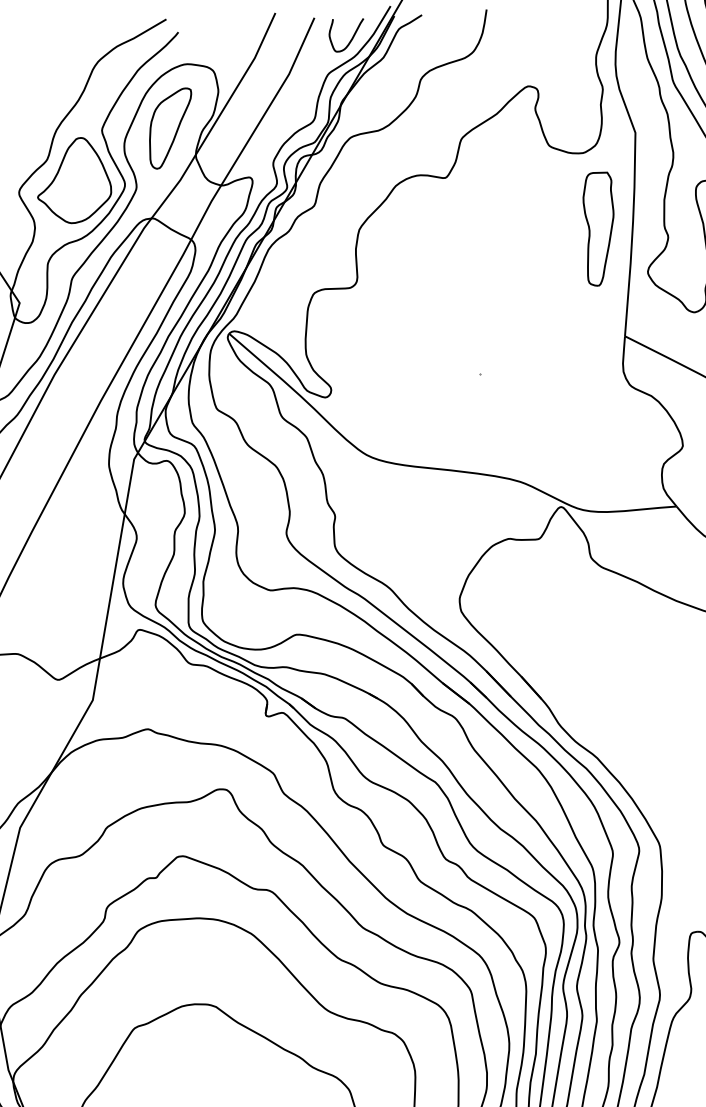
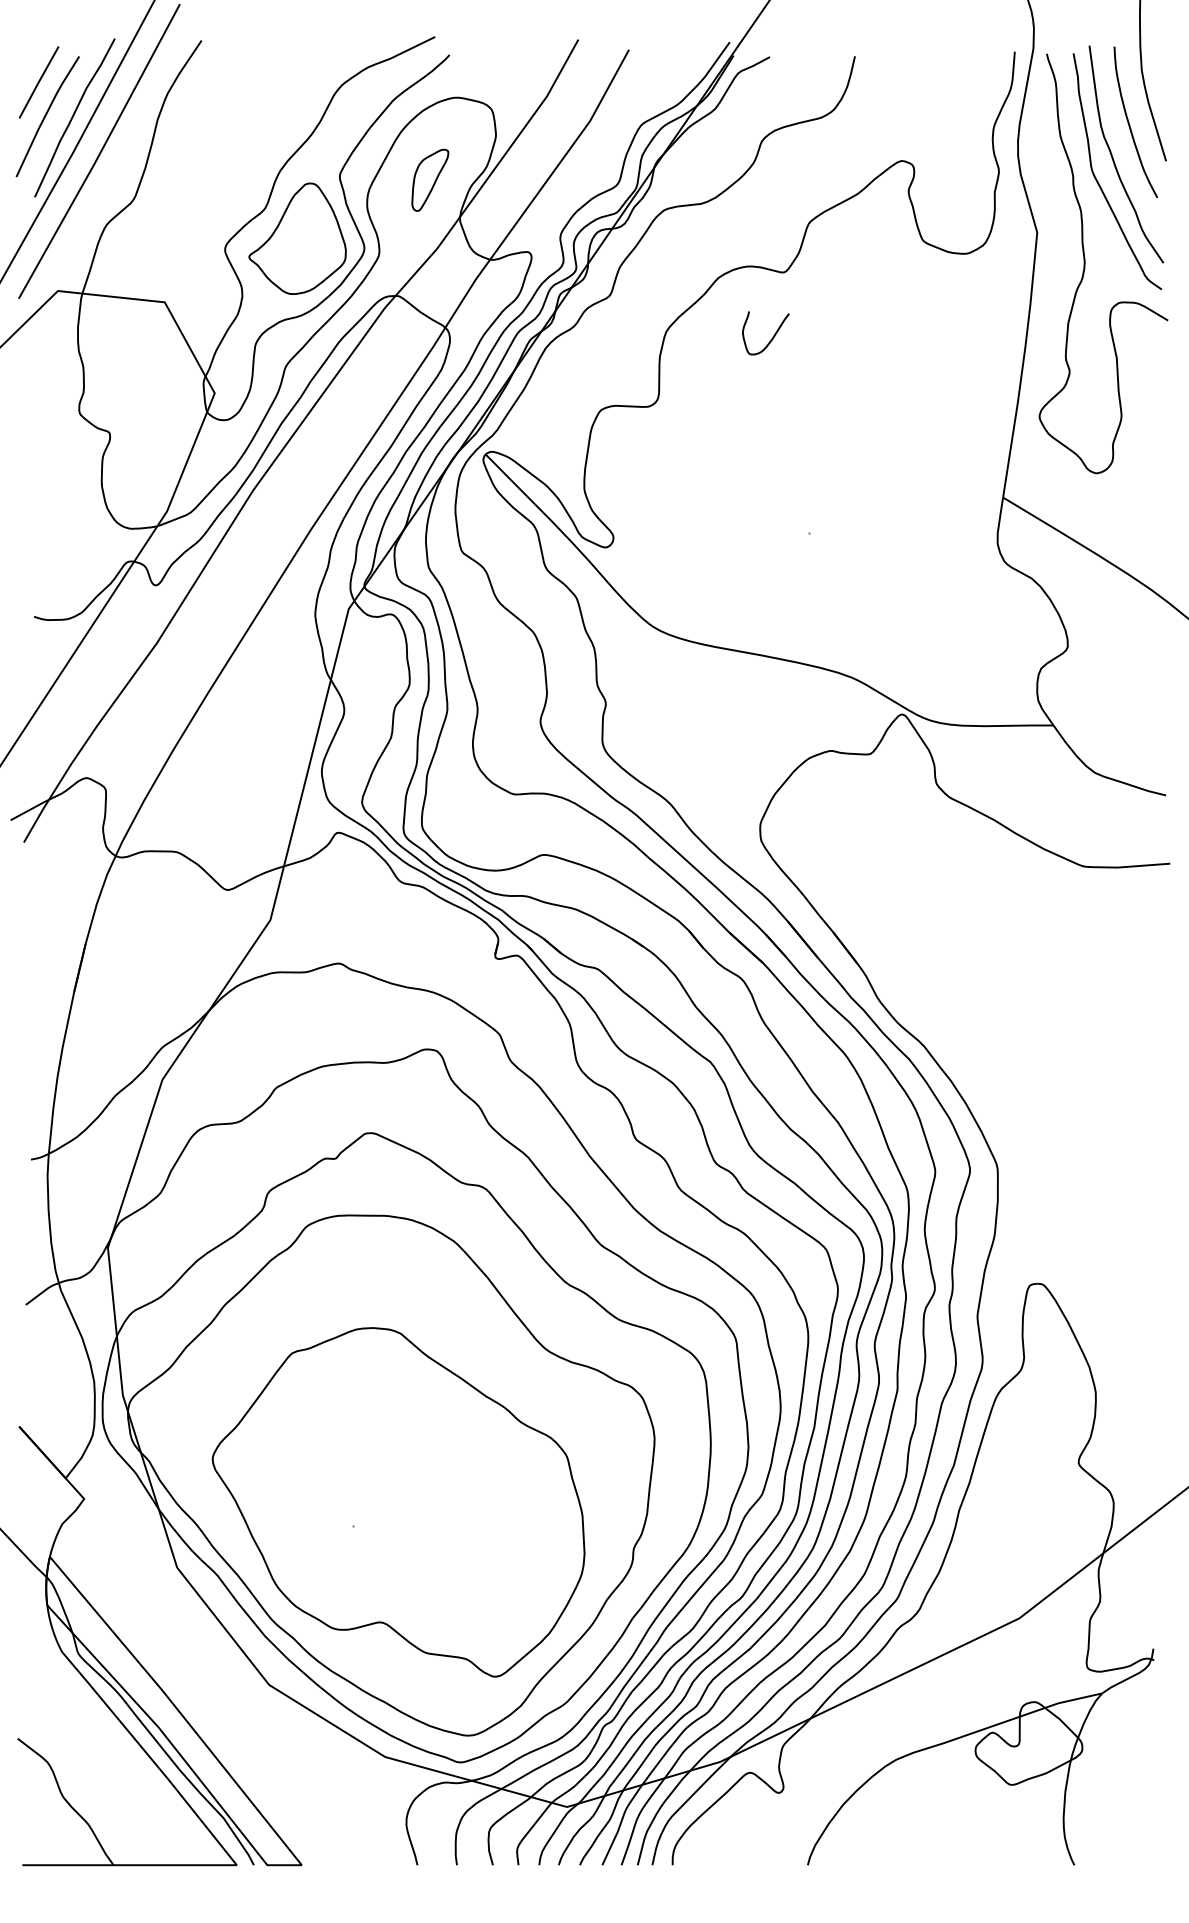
curve: (351, 38) -> (771, 338), moved
part: (171, 128) -> (430, 180), size x0.6
part: (599, 228) -> (980, 354), removed

